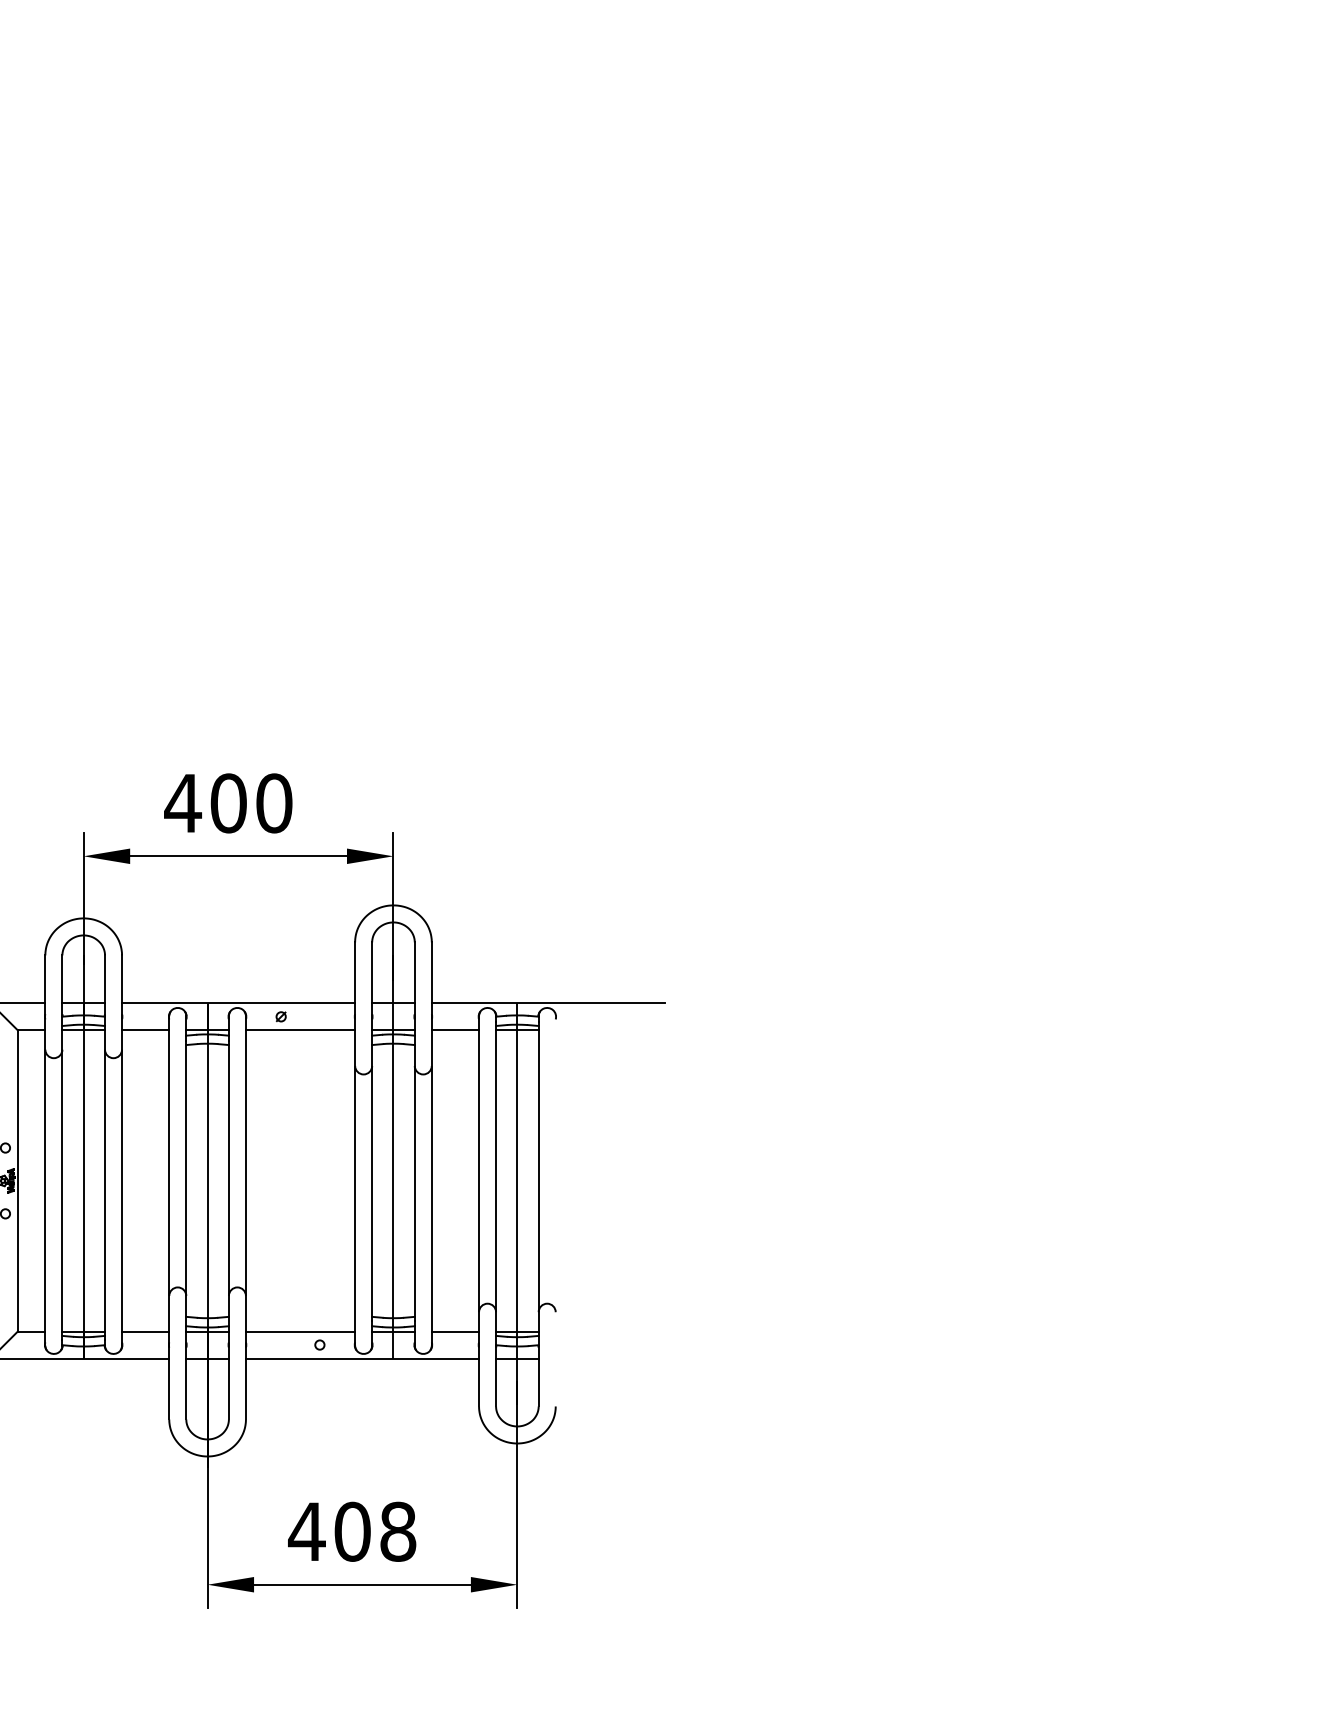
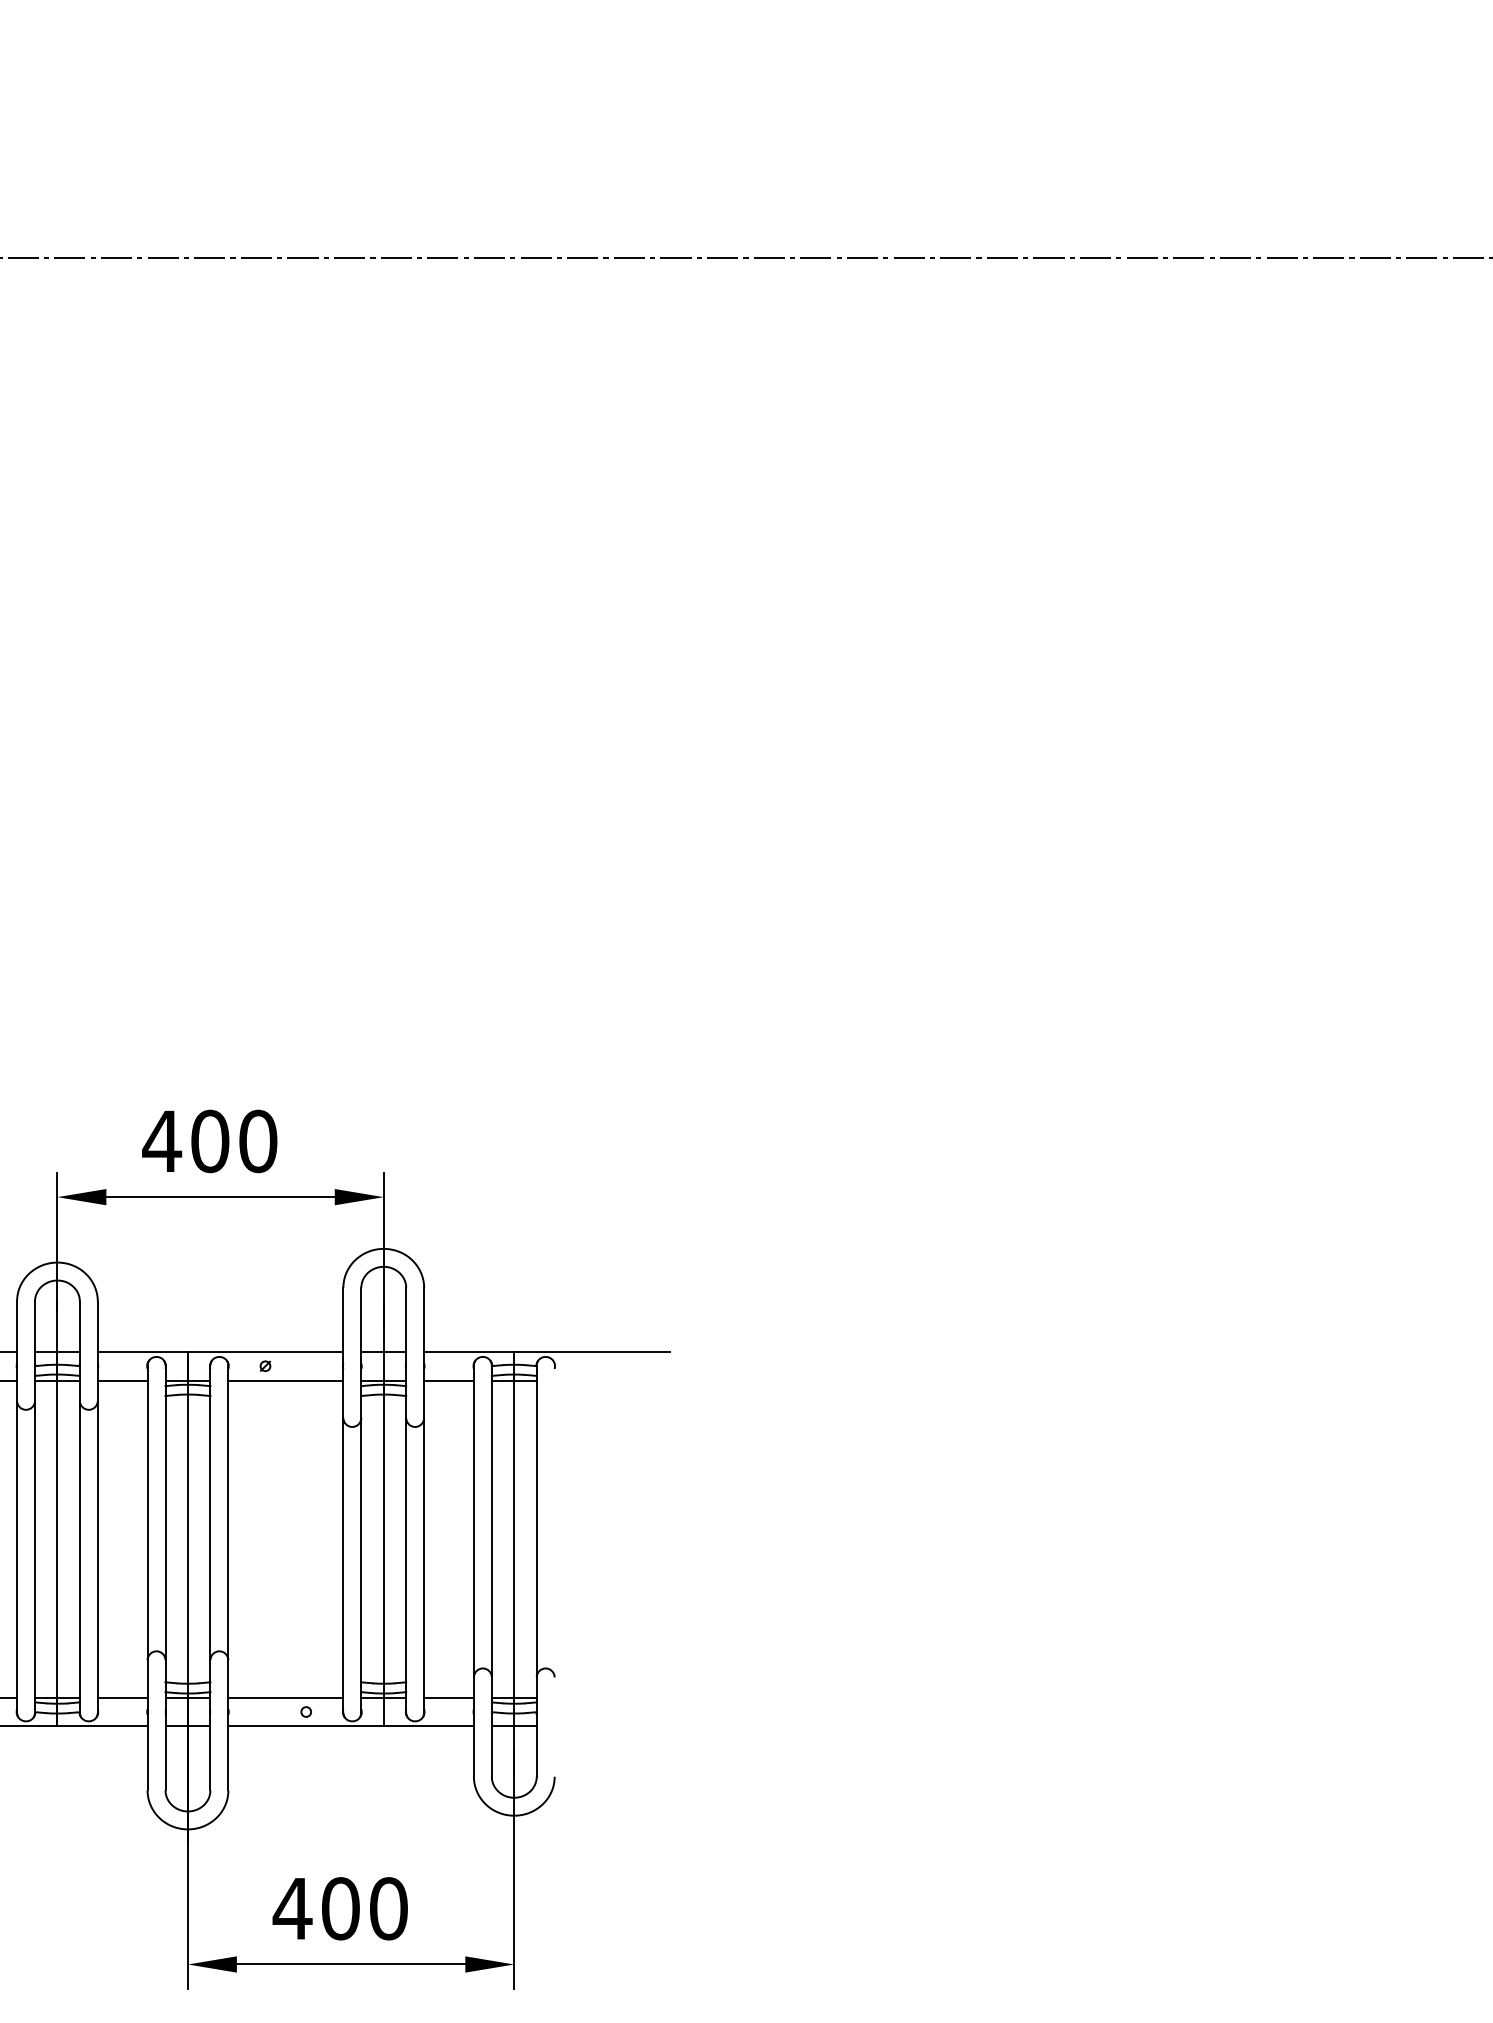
text: (397, 1531) -> (388, 1908), 408 -> 400

